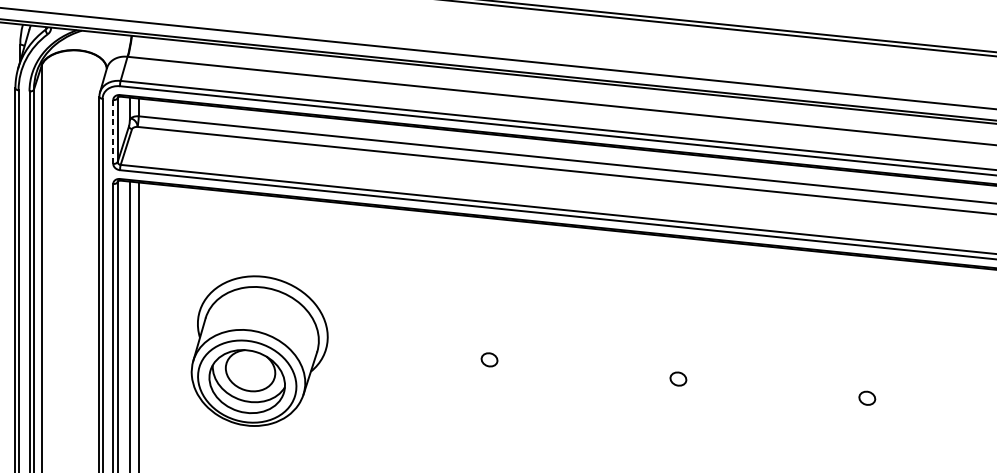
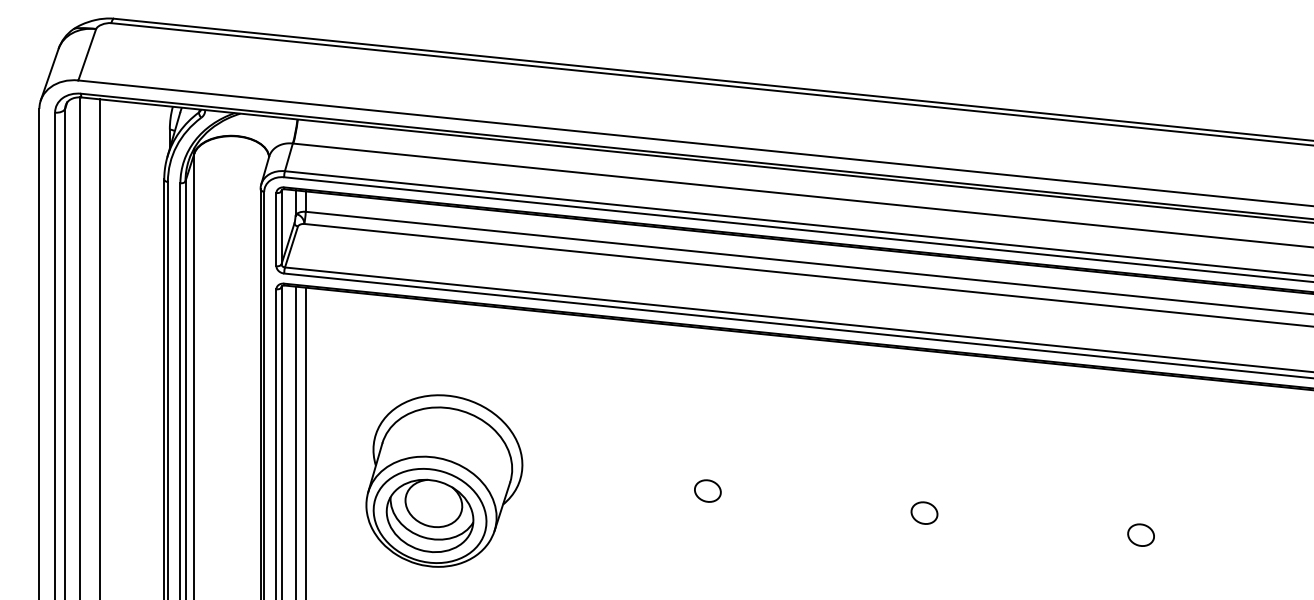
line: (113, 131) -> (276, 229), dashed -> solid
part: (489, 359) -> (707, 490), size x1.43
part: (678, 378) -> (924, 512), size x1.43
part: (866, 397) -> (1140, 534), size x1.43

